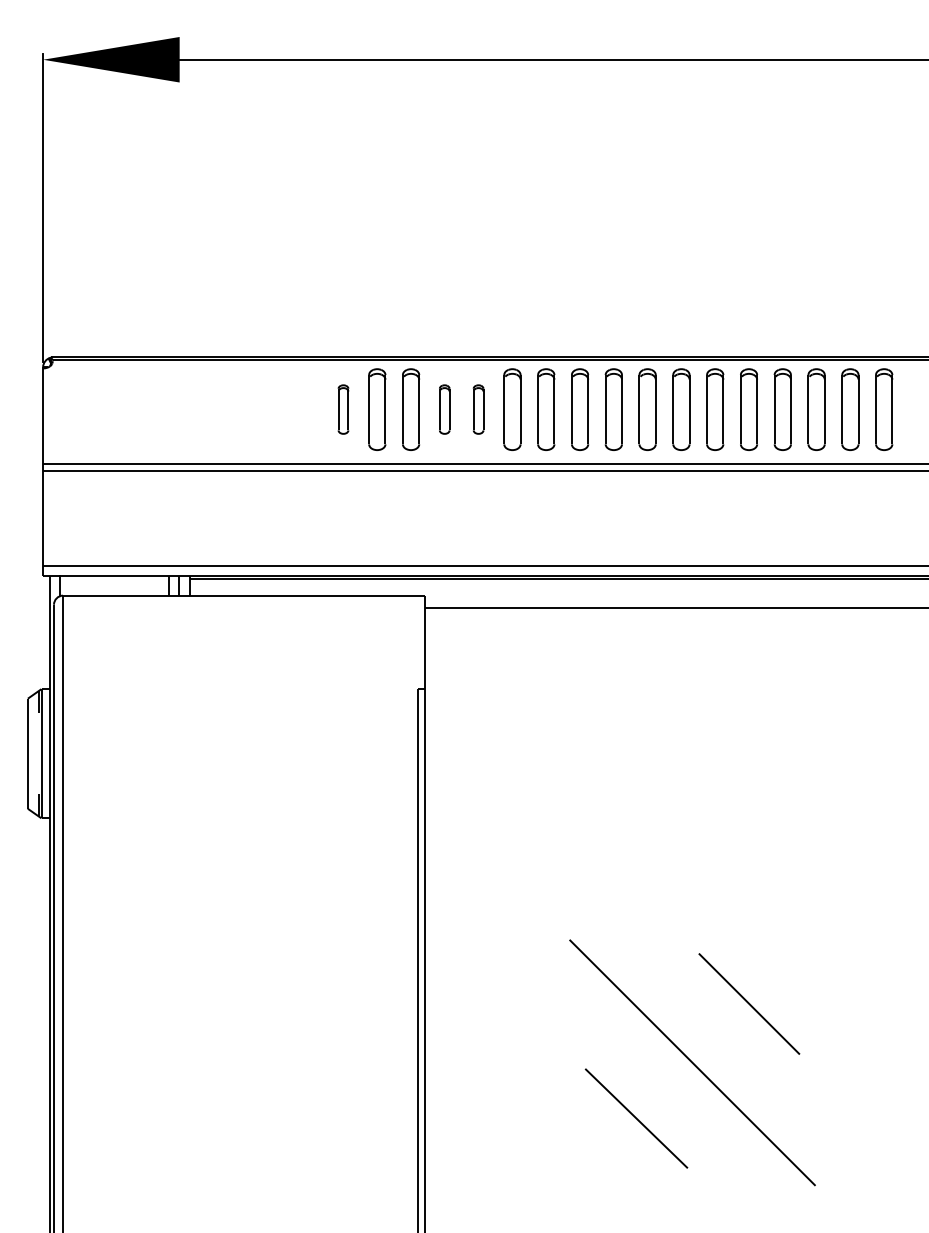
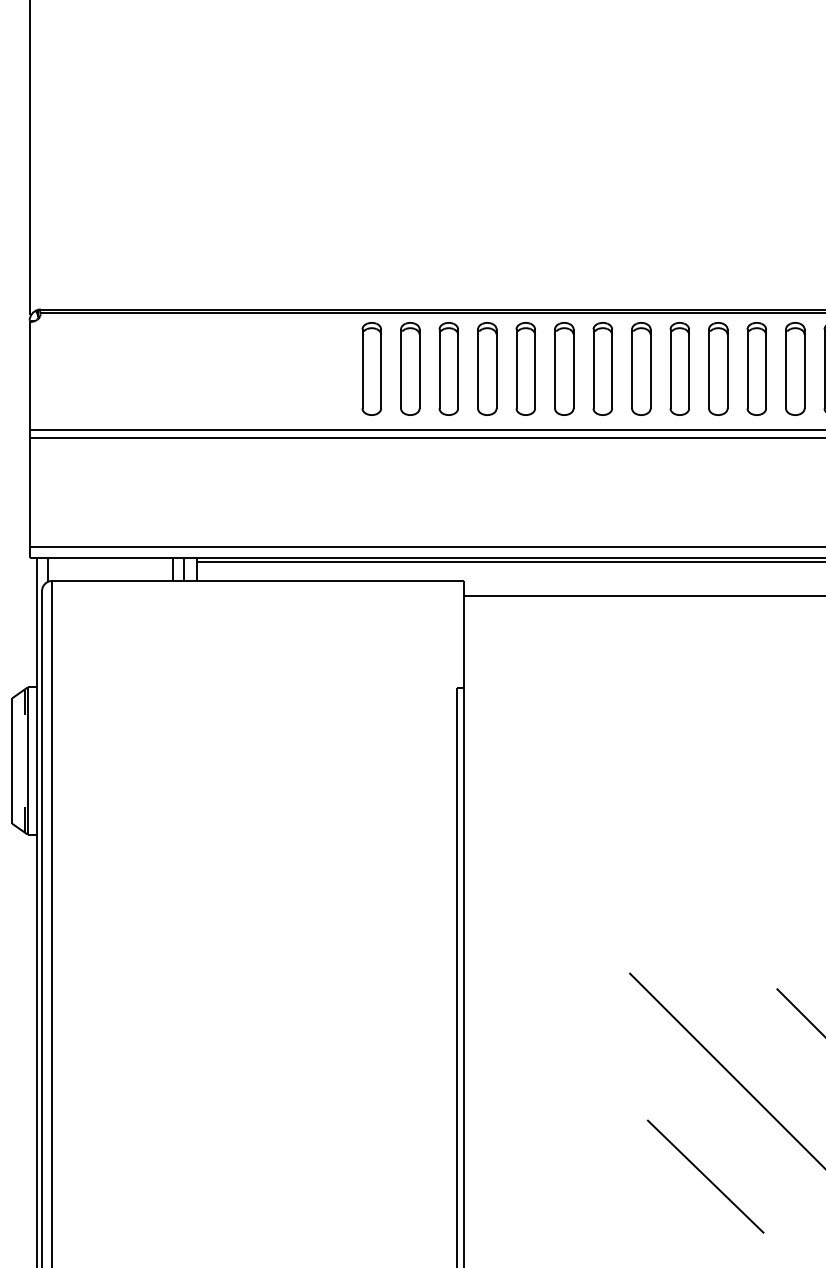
part: (343, 409) -> (371, 368), size x1.67
part: (444, 409) -> (486, 368), size x1.67
part: (478, 409) -> (525, 368), size x1.67

